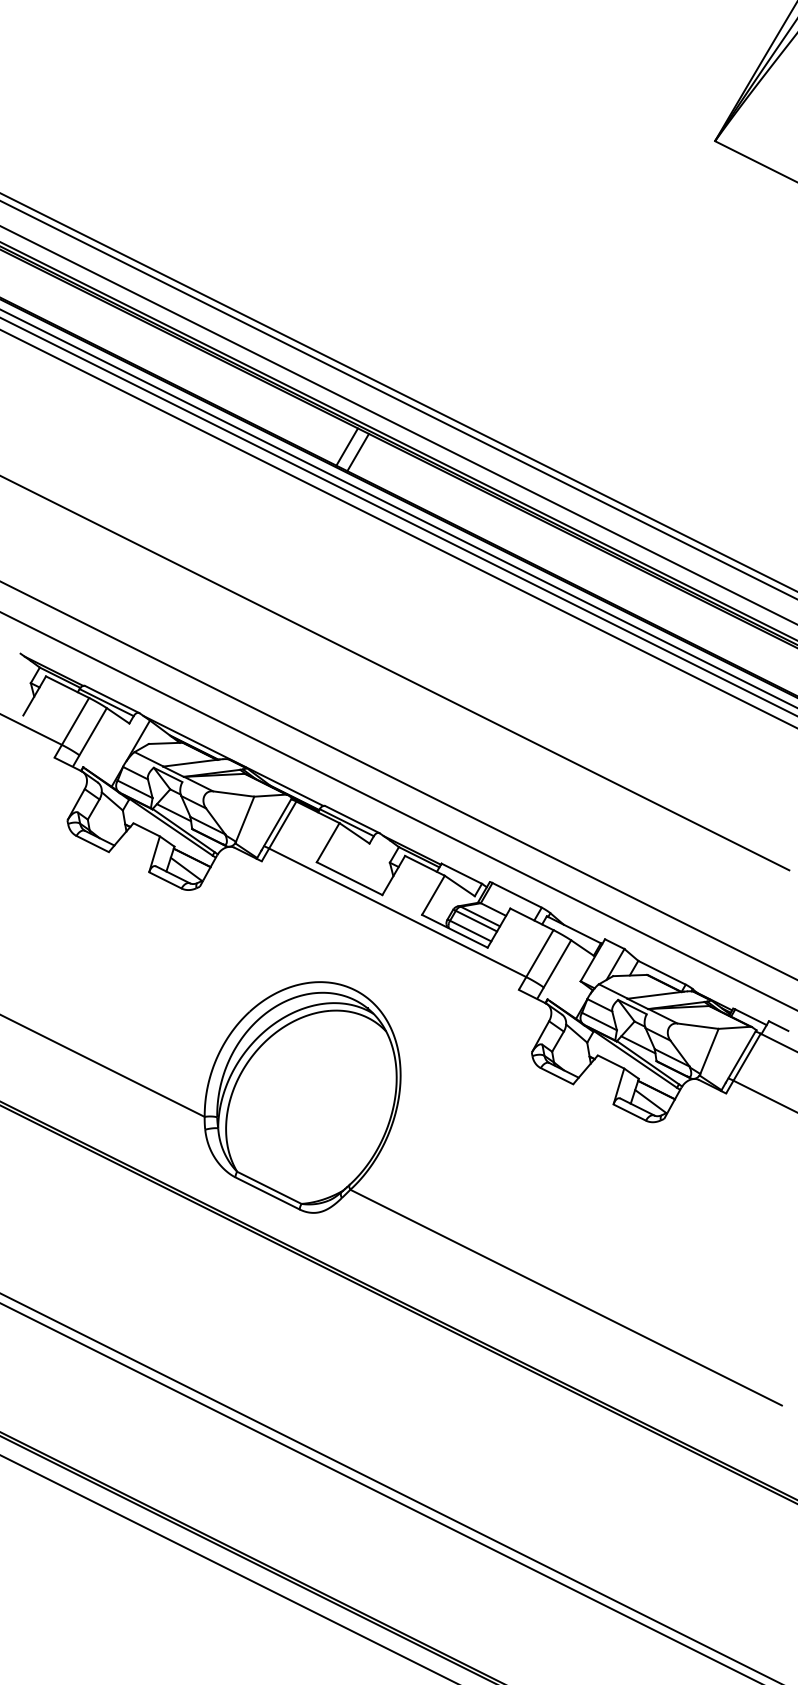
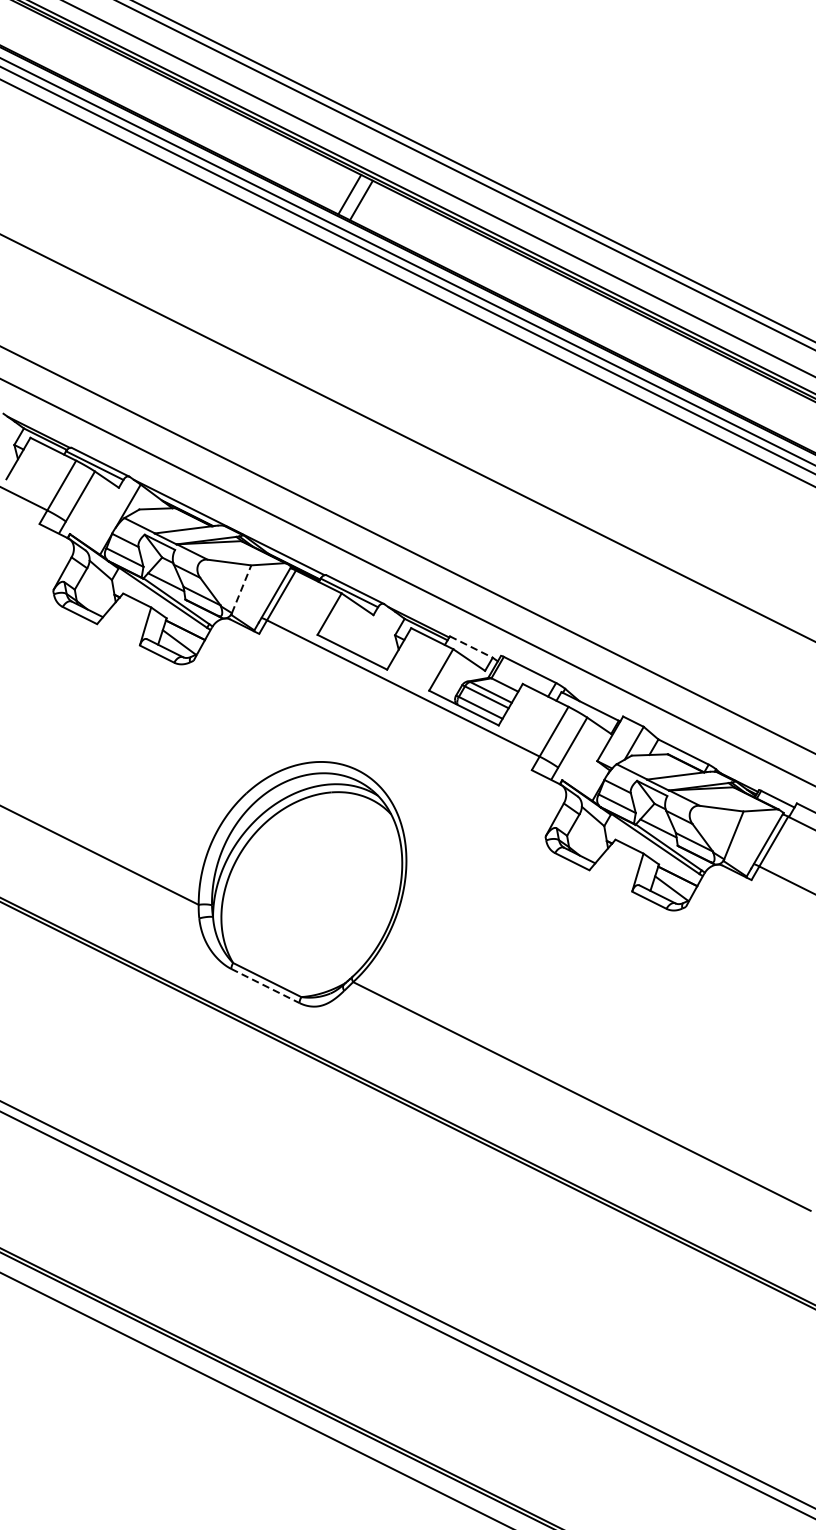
line: (245, 818) -> (241, 588), solid -> dashed
line: (461, 873) -> (470, 646), solid -> dashed
line: (267, 1193) -> (265, 986), solid -> dashed

